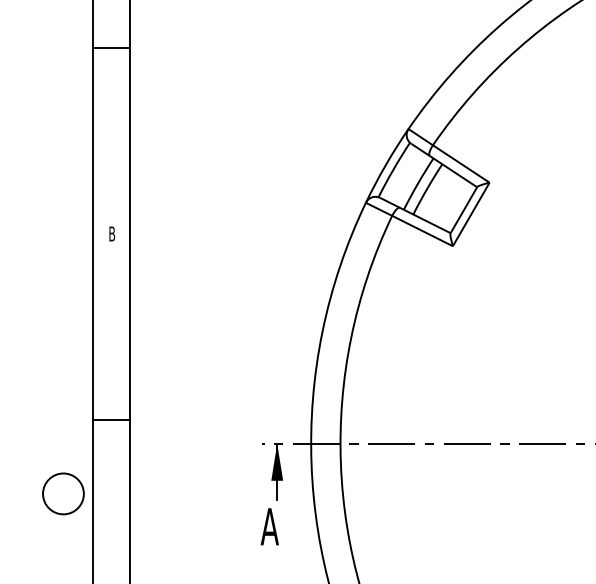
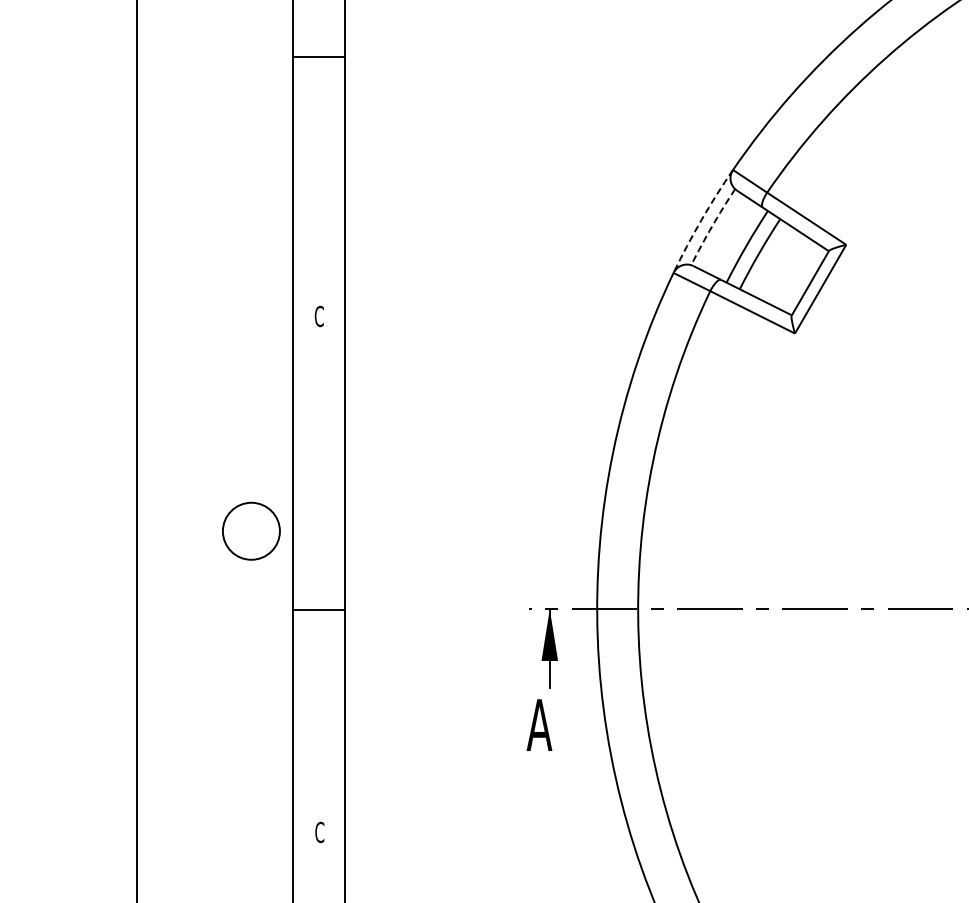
arc: (385, 165) -> (701, 220), solid -> dashed
arc: (393, 169) -> (712, 226), solid -> dashed
text: (111, 234) -> (318, 316), B -> C
line: (111, 419) -> (318, 609), moved
circle: (63, 493) -> (251, 530), moved

